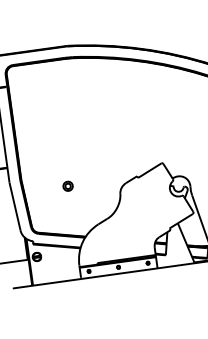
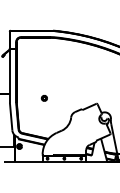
part: (66, 186) -> (43, 98), moved

